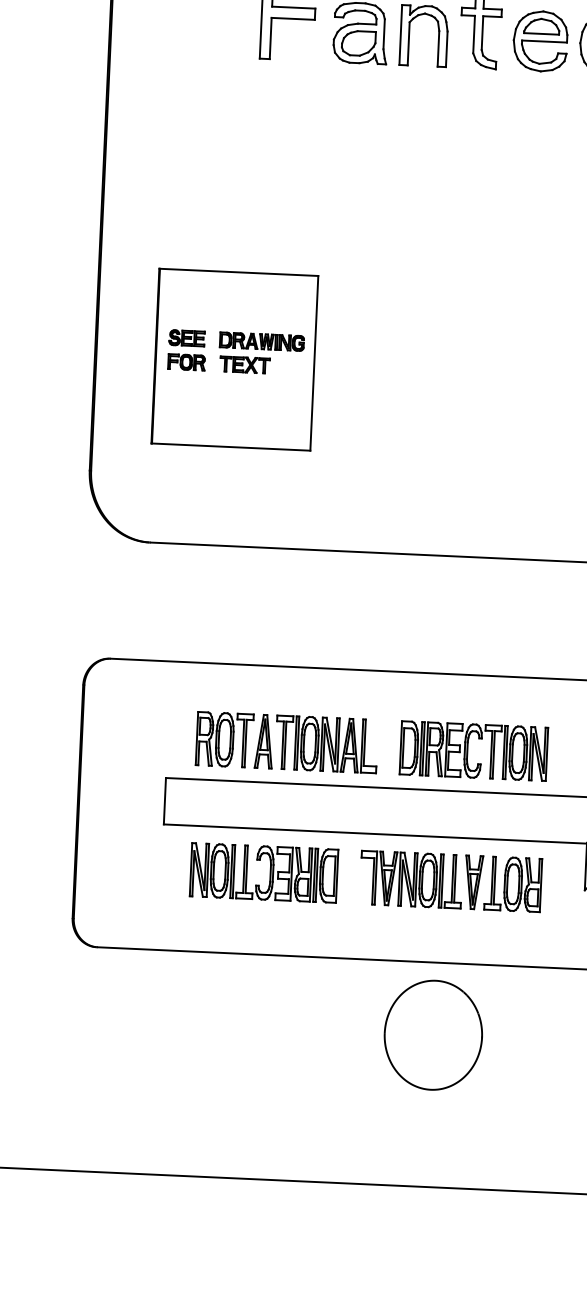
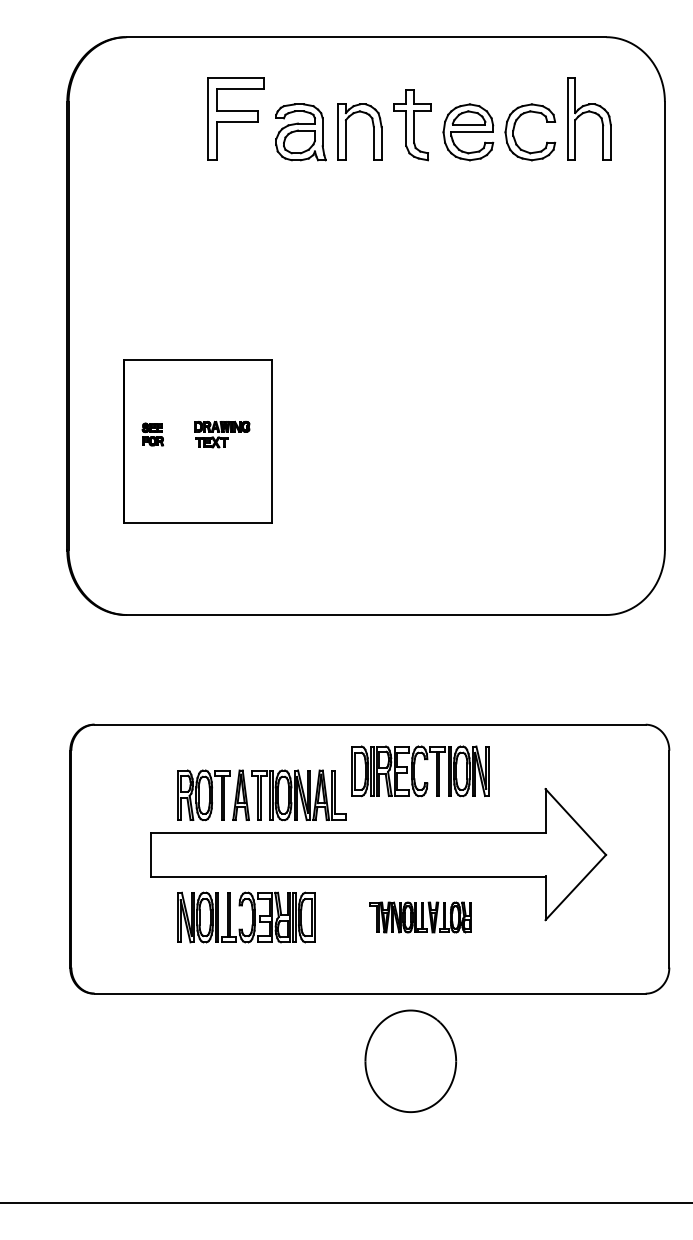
part: (186, 350) -> (152, 434), size x0.6
part: (260, 353) -> (221, 434), size x0.7
part: (473, 751) -> (420, 771), moved
part: (450, 881) -> (420, 917), size x0.6

